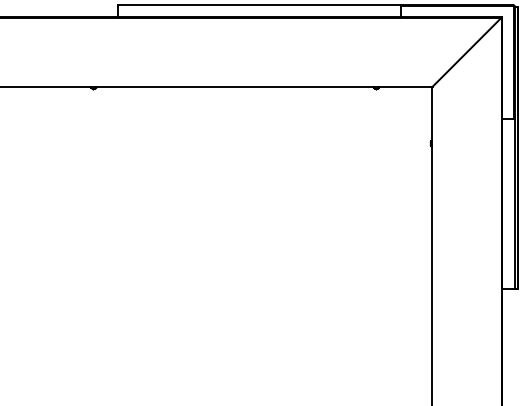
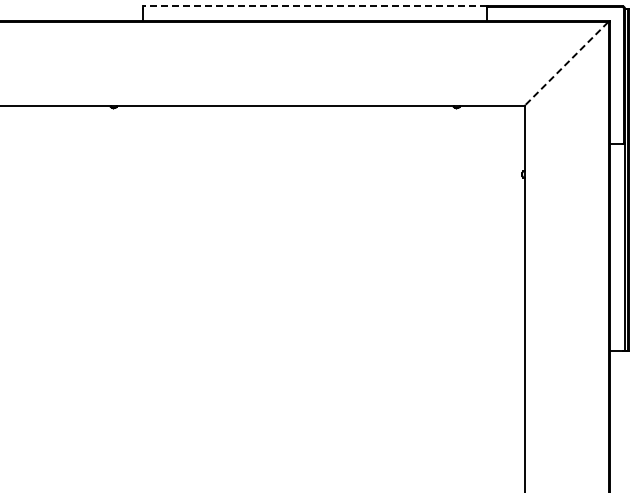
line: (259, 5) -> (314, 6), solid -> dashed
line: (466, 52) -> (566, 63), solid -> dashed

